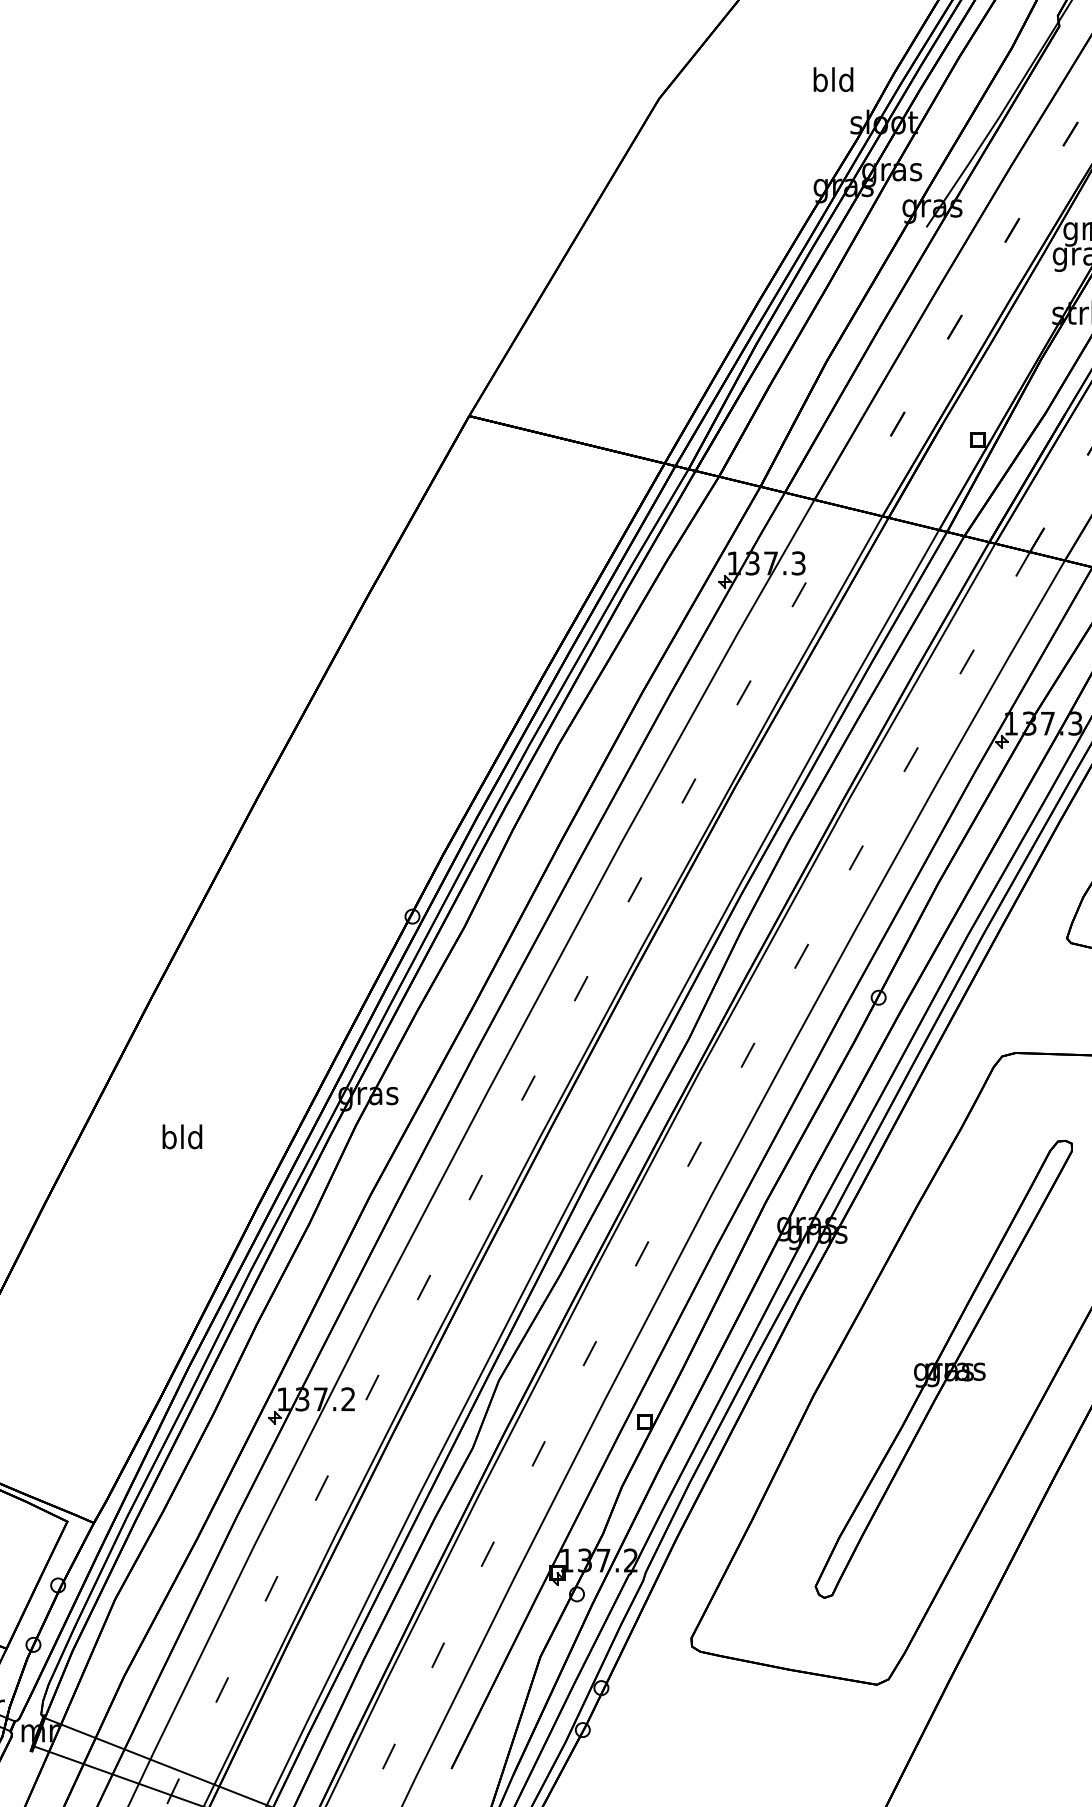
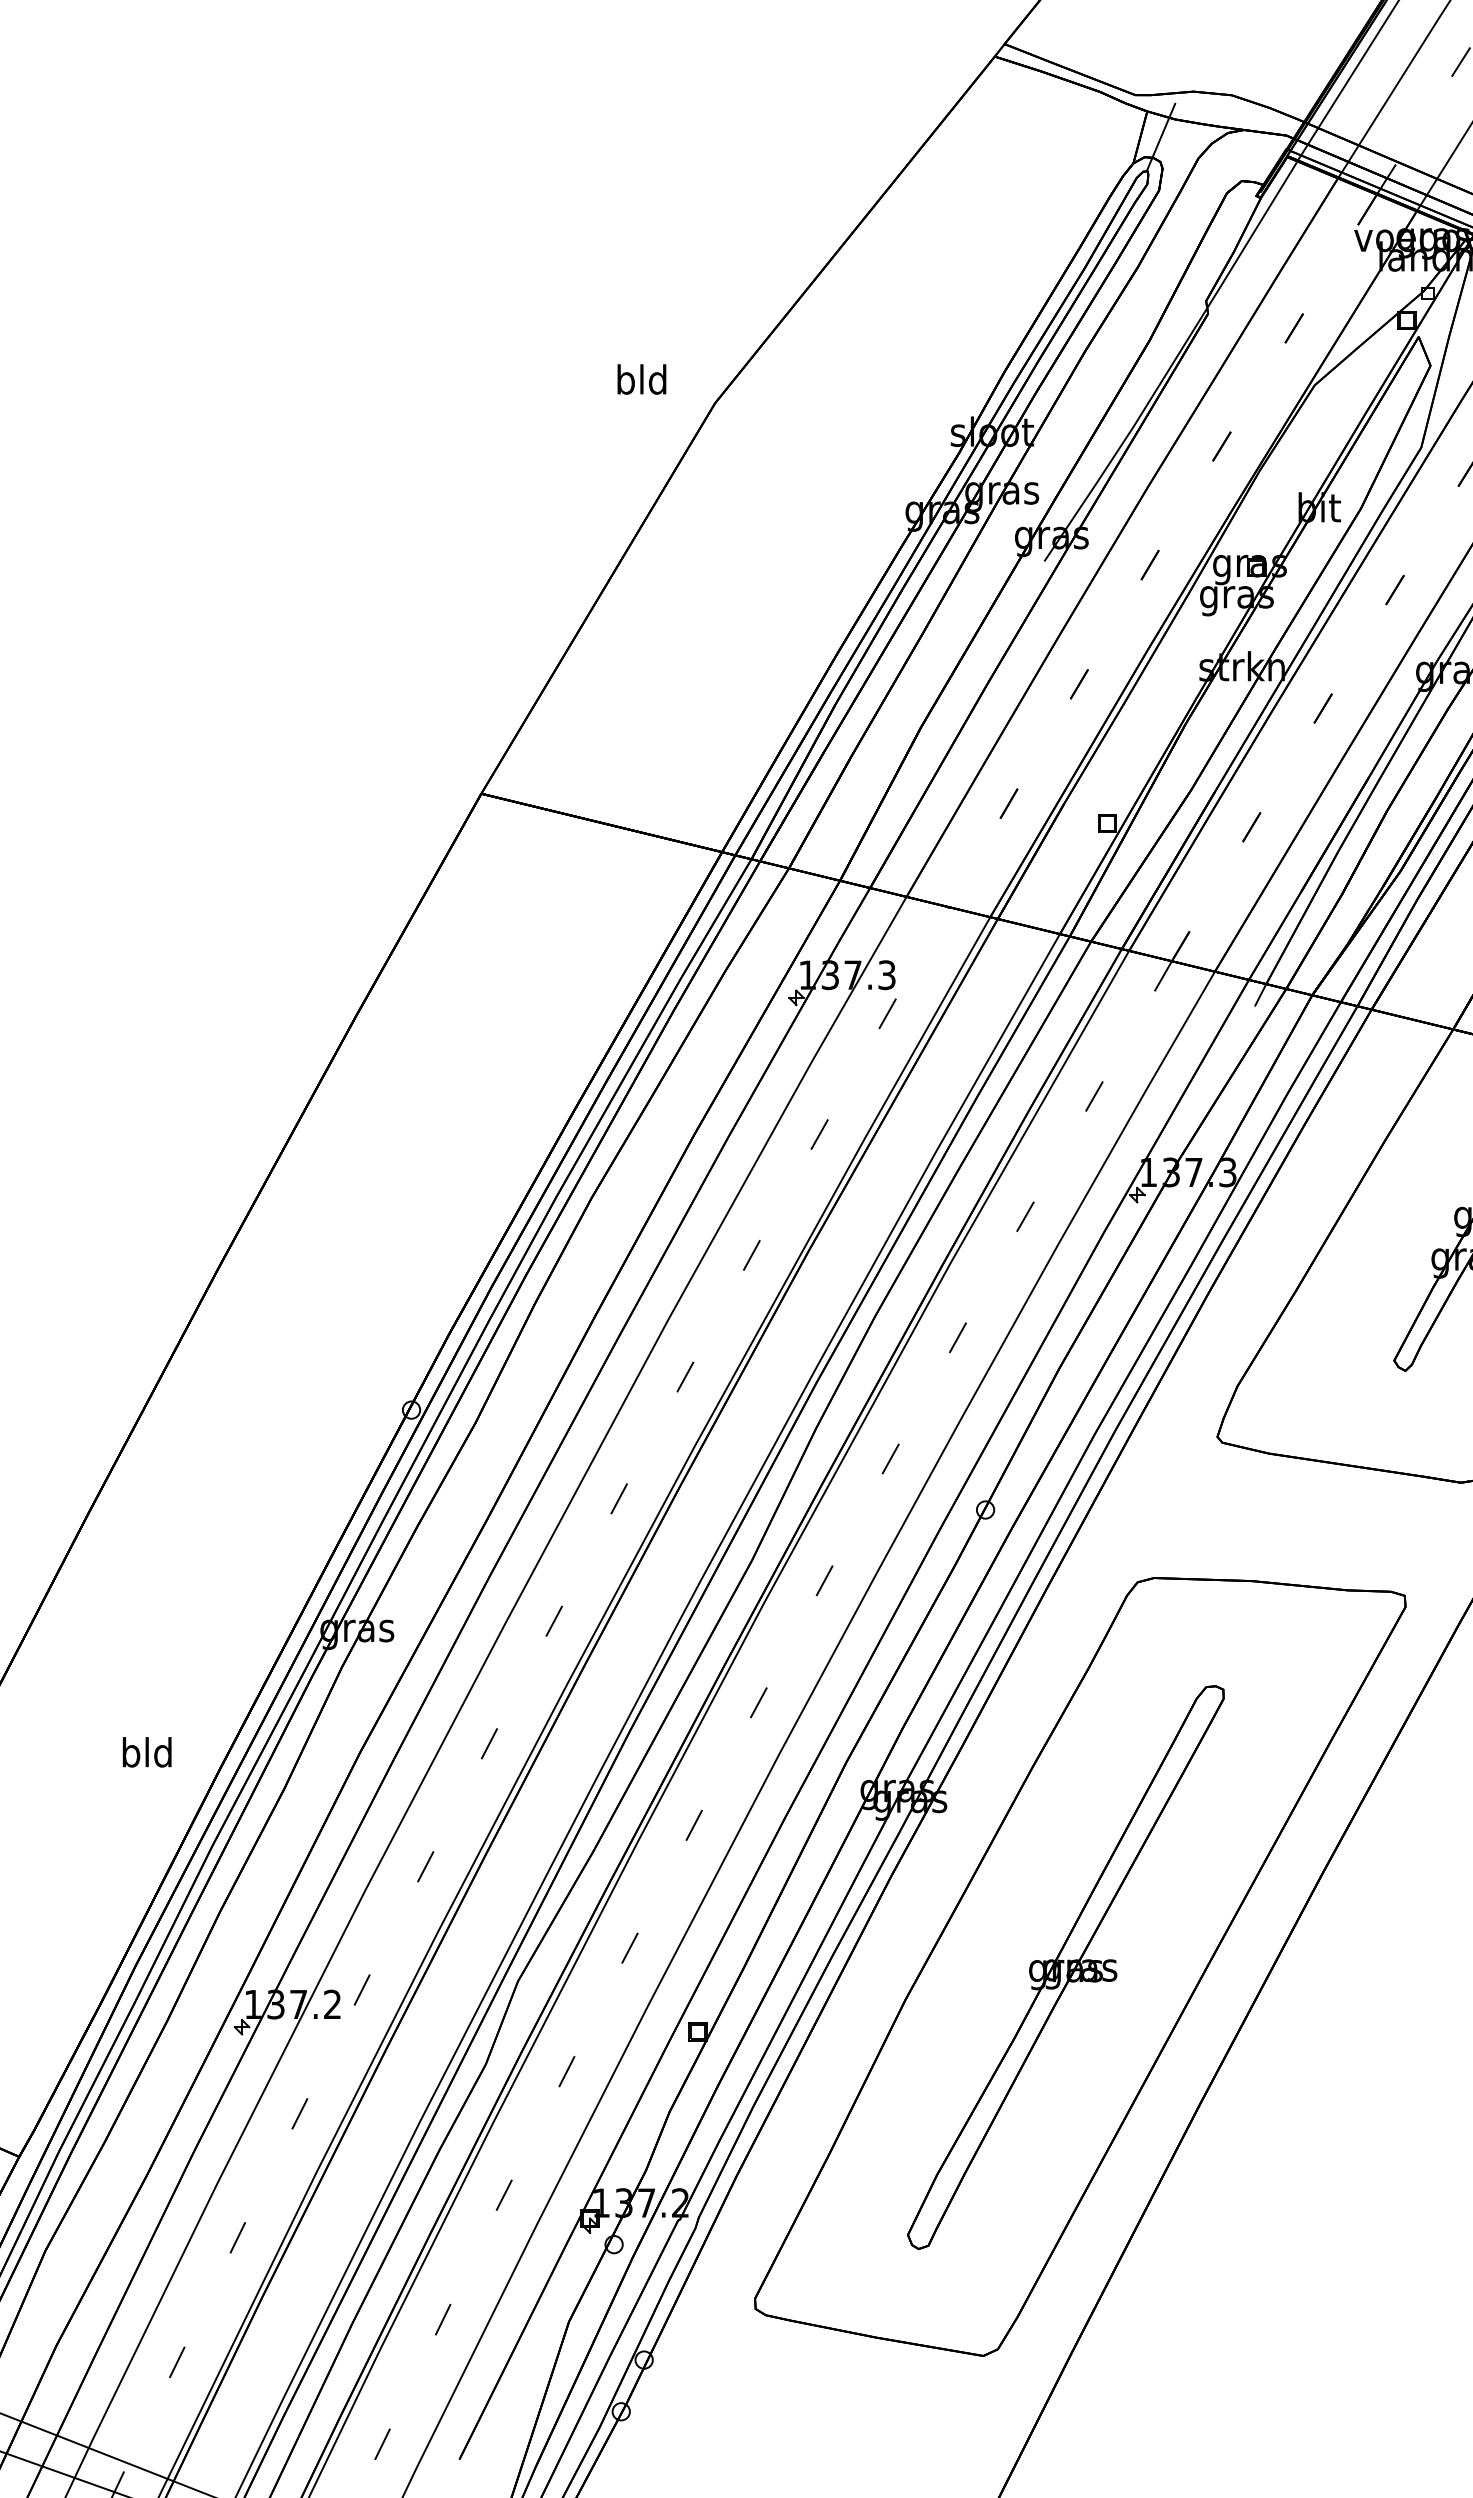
text: (833, 79) -> (641, 379), moved
text: (181, 1137) -> (146, 1752), moved

